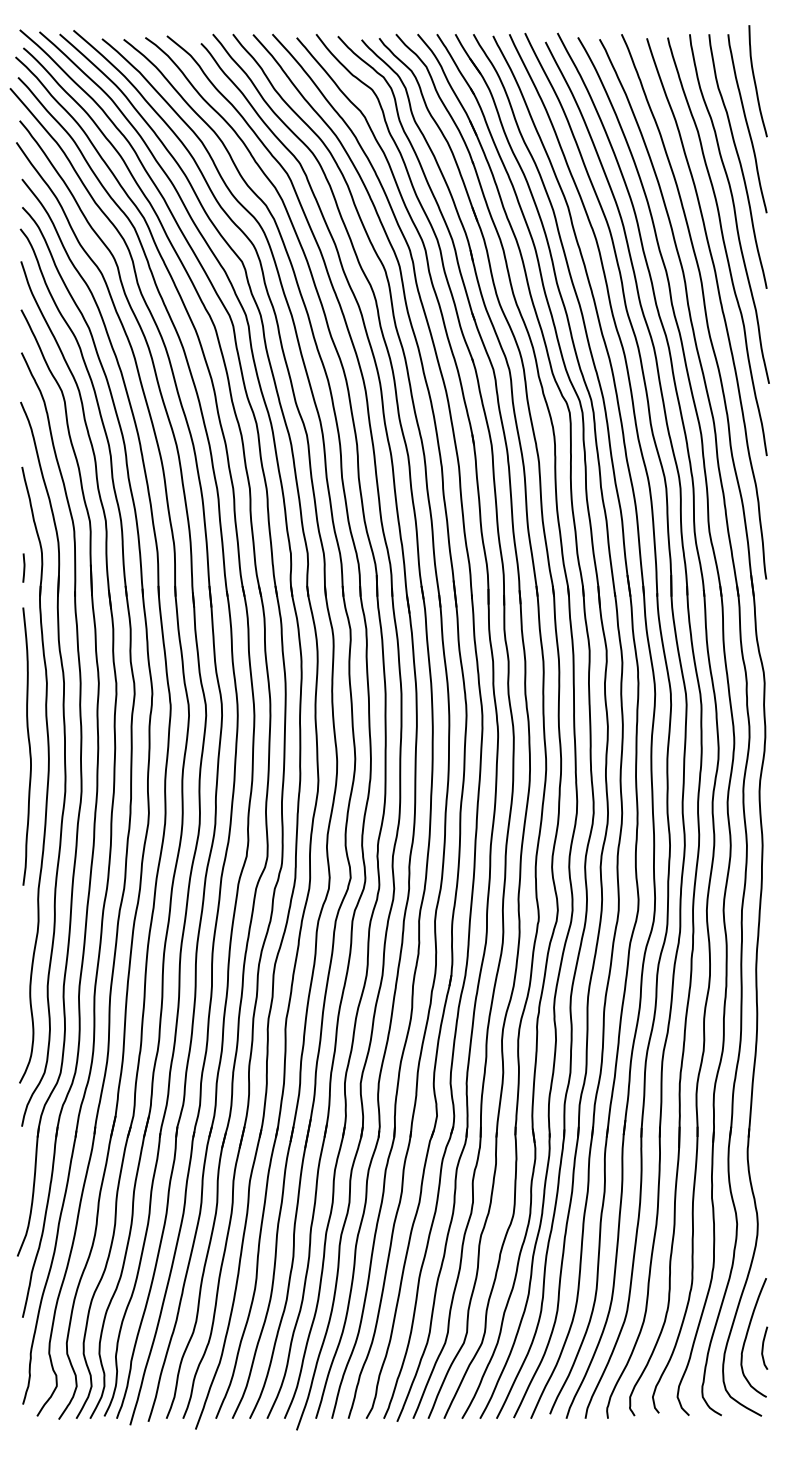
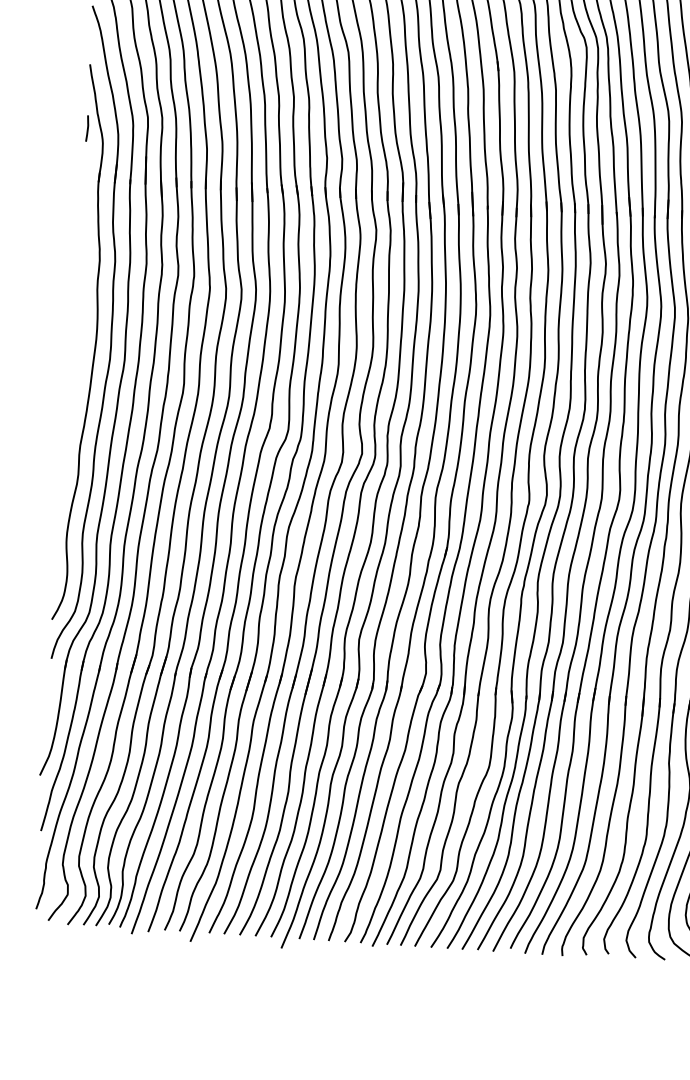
line: (23, 567) -> (87, 128), moved
curve: (28, 746) -> (79, 316), removed

